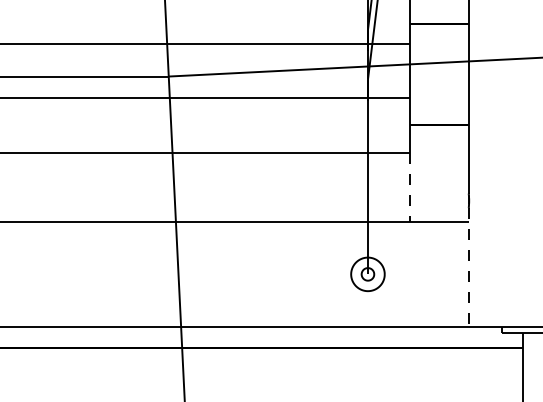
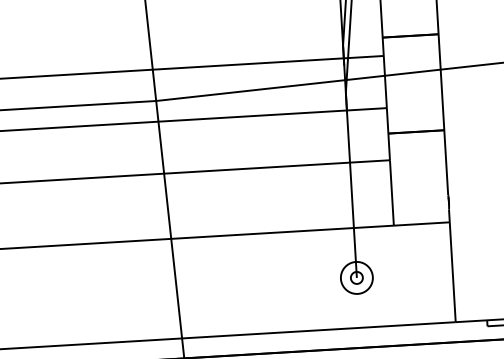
line: (409, 188) -> (391, 193), dashed -> solid
line: (468, 268) -> (452, 266), dashed -> solid

